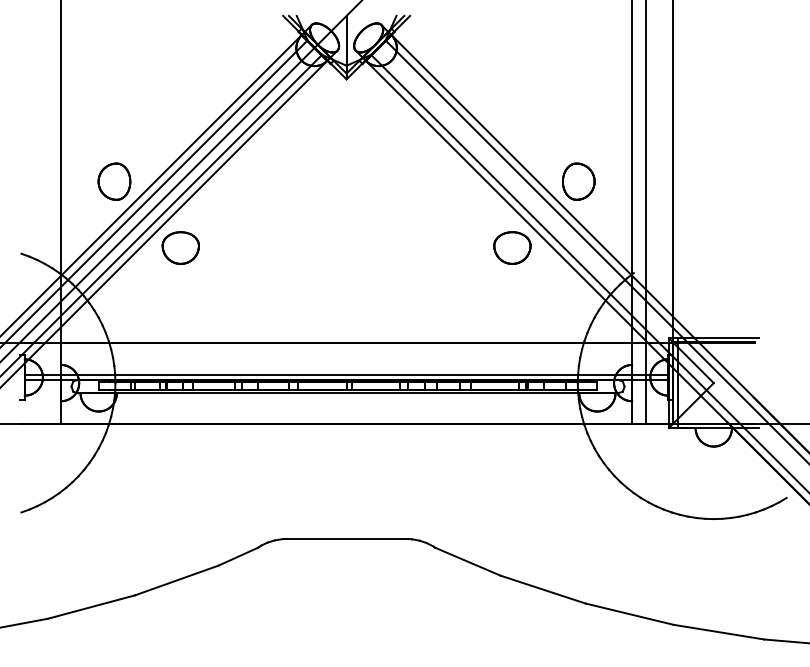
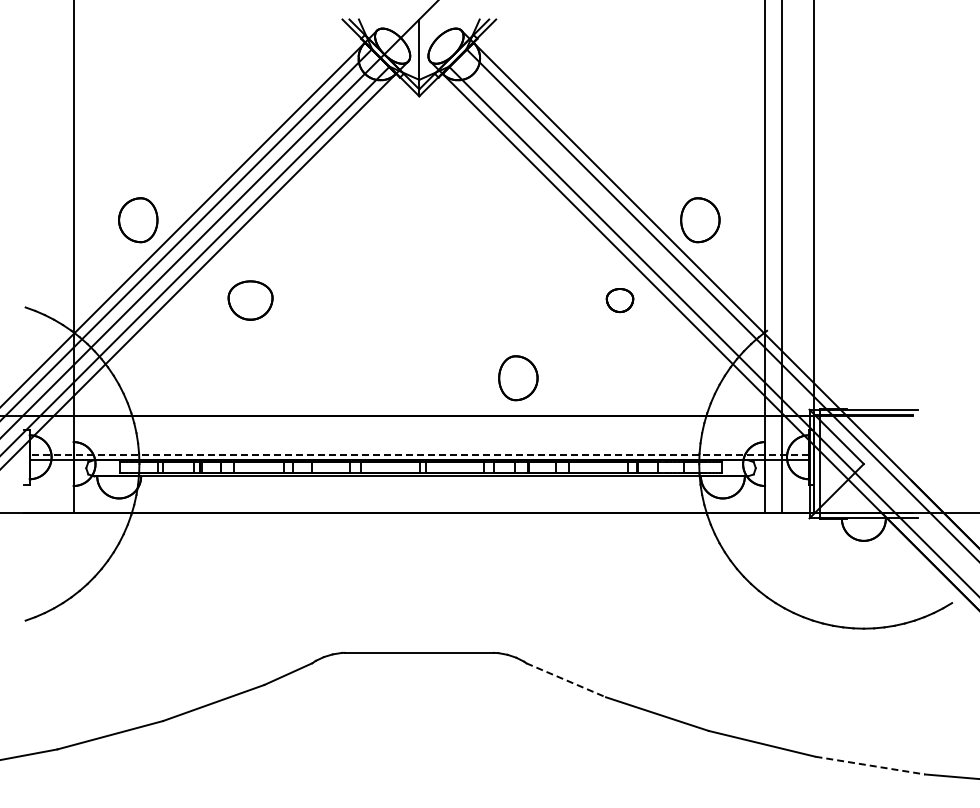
part: (180, 248) -> (250, 300), moved
part: (511, 248) -> (619, 300), size x0.6
part: (428, 312) -> (518, 378), added
line: (346, 375) -> (419, 454), solid -> dashed
line: (468, 561) -> (566, 680), solid -> dashed
line: (719, 632) -> (870, 765), solid -> dashed

